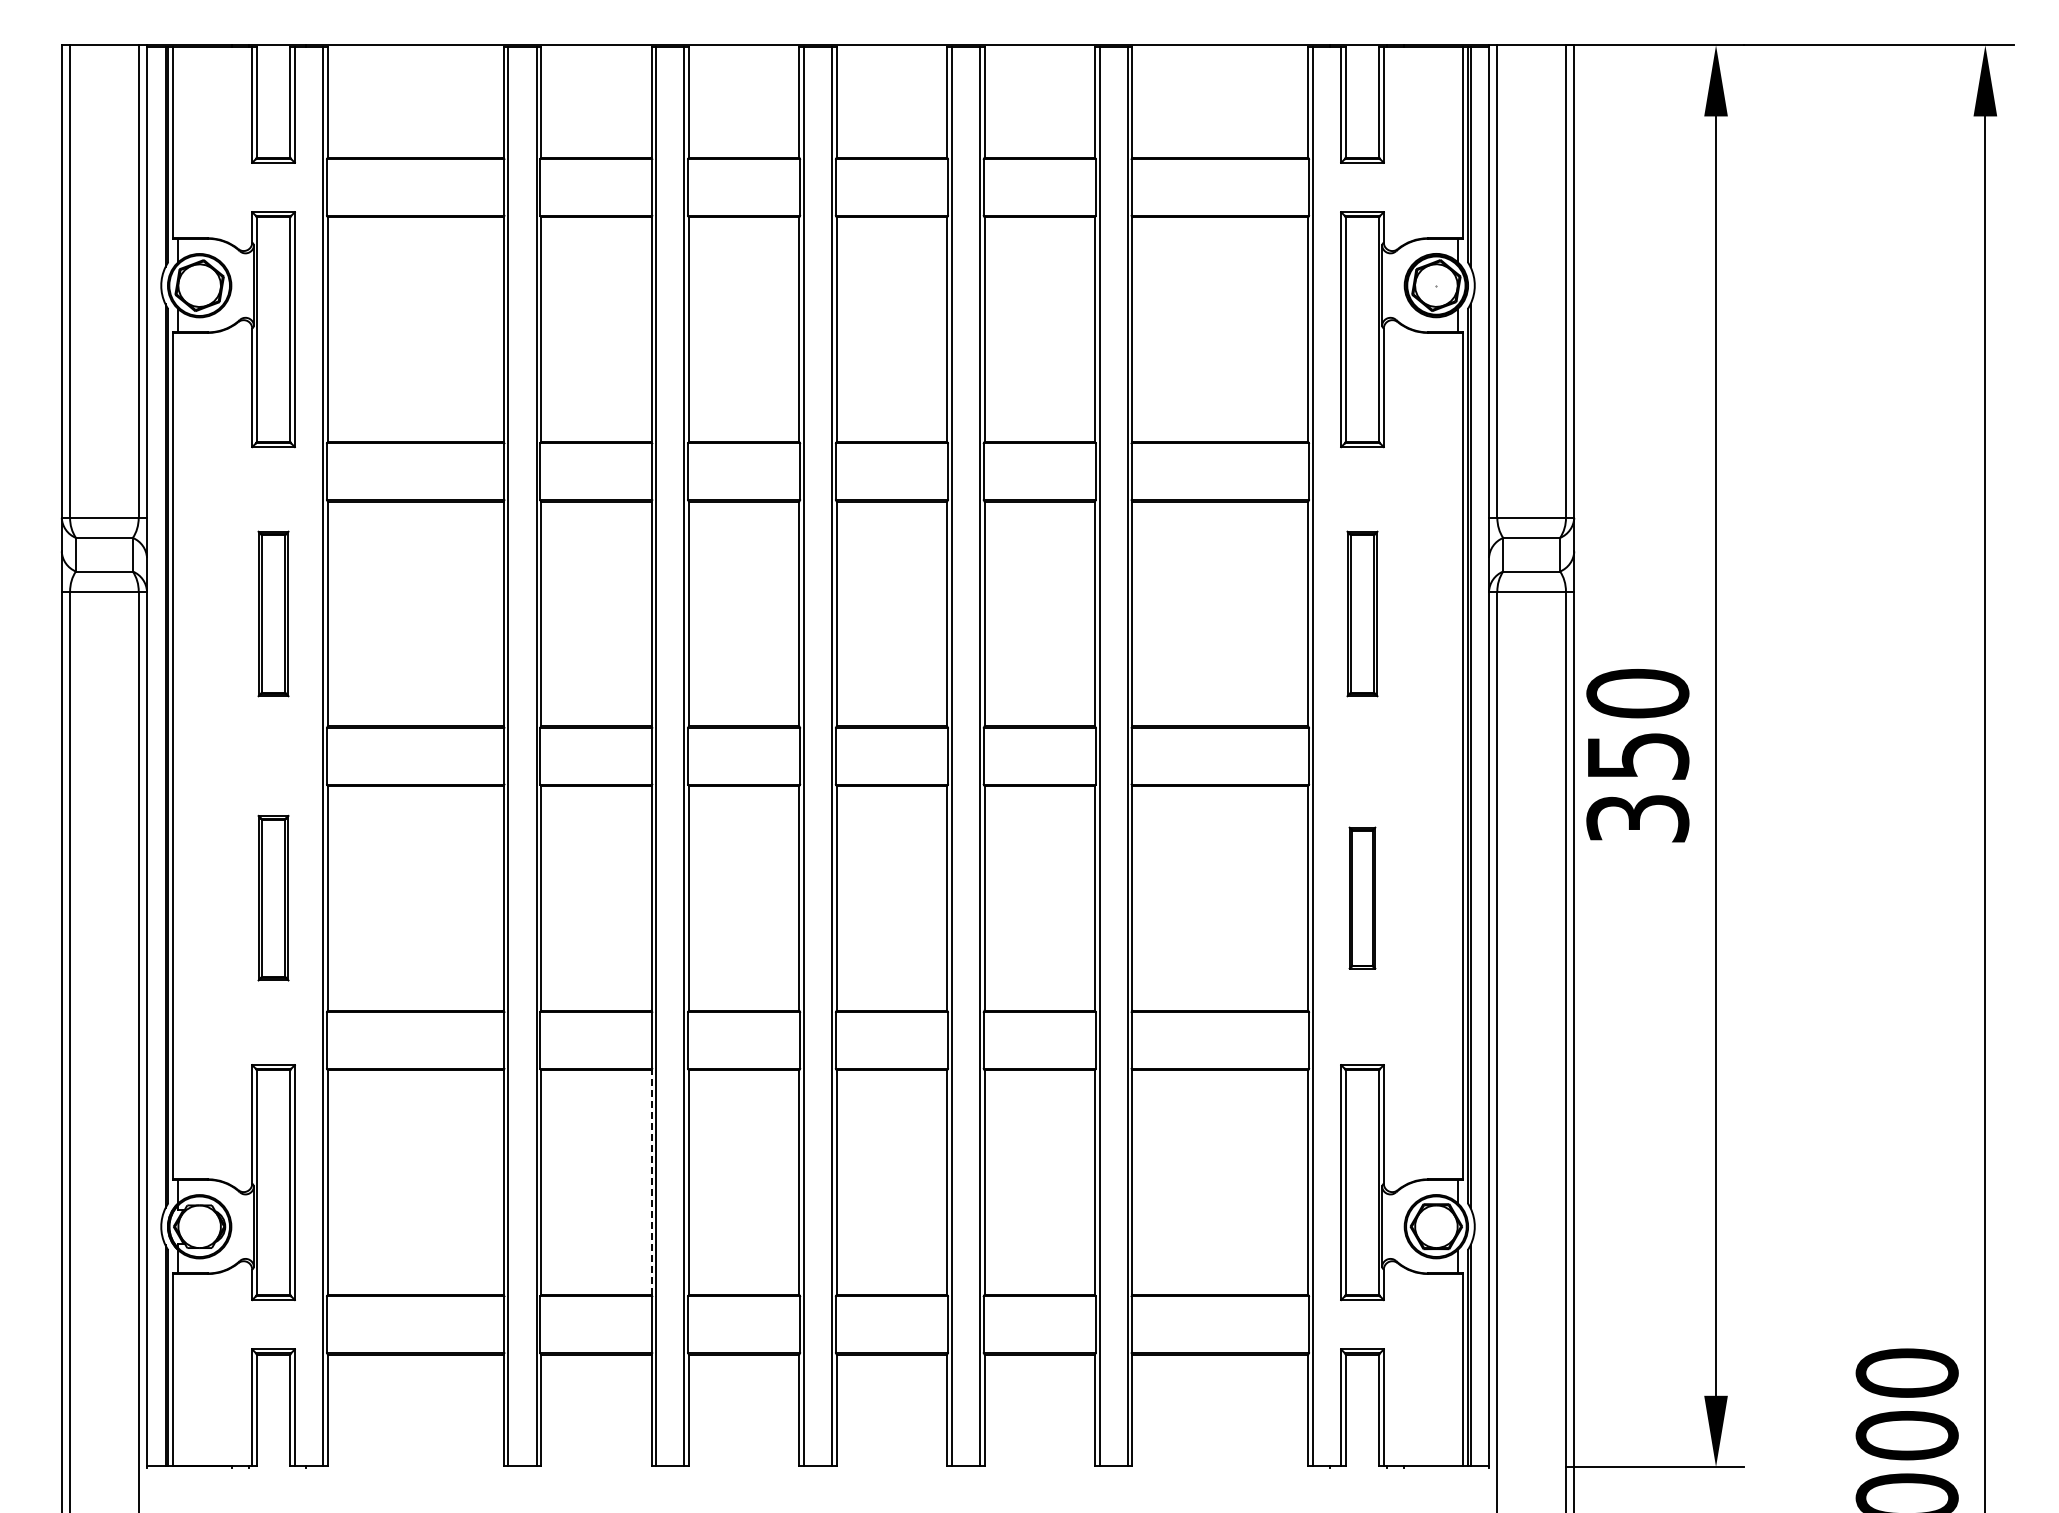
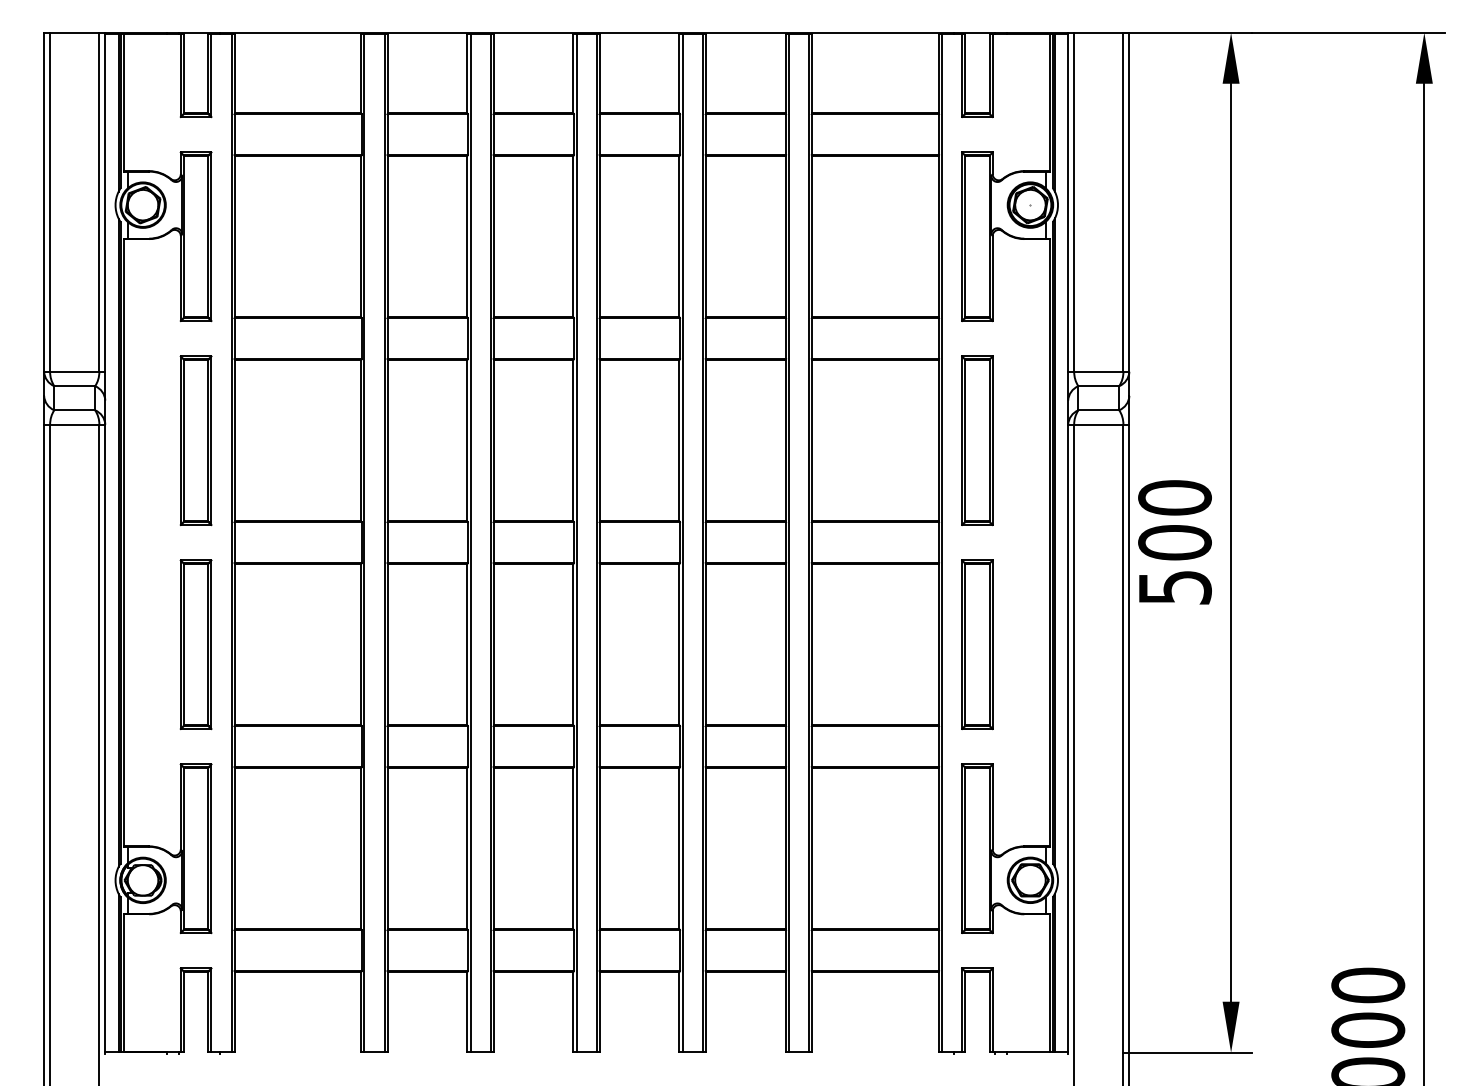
part: (273, 613) -> (196, 440), size x1.43
part: (1362, 613) -> (977, 440), size x1.43
text: (1637, 786) -> (1174, 564), 350 -> 500
part: (273, 897) -> (196, 644), size x1.43
part: (1362, 897) -> (977, 644), size x1.67
line: (651, 1182) -> (467, 848), dashed -> solid

